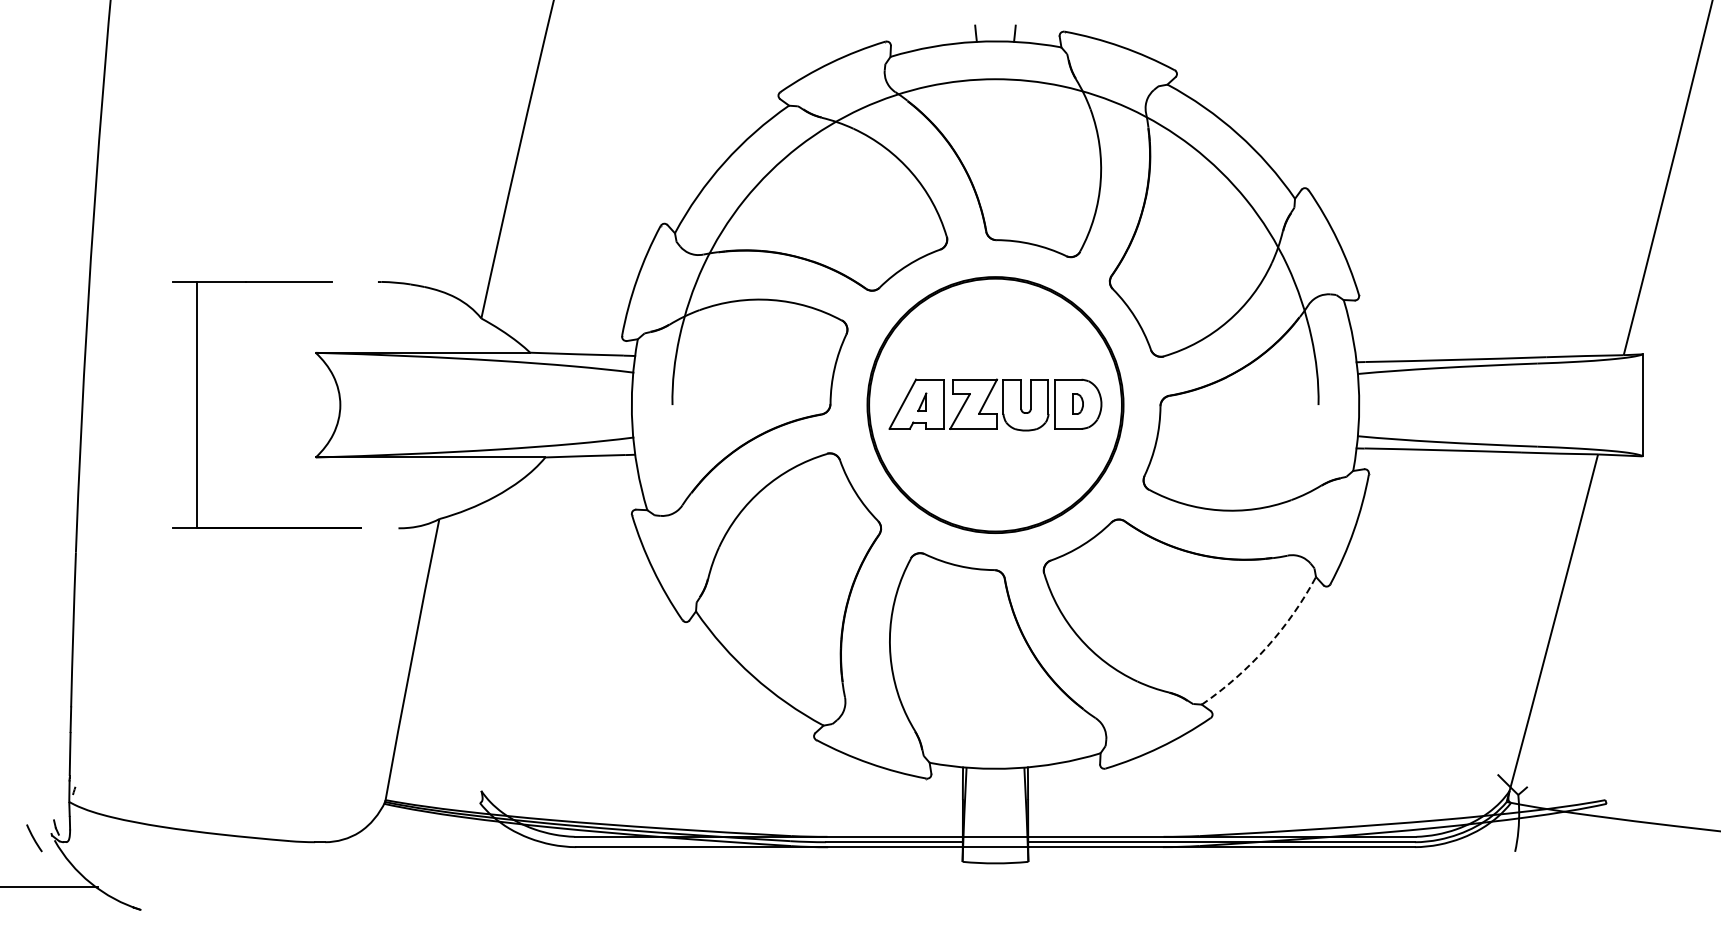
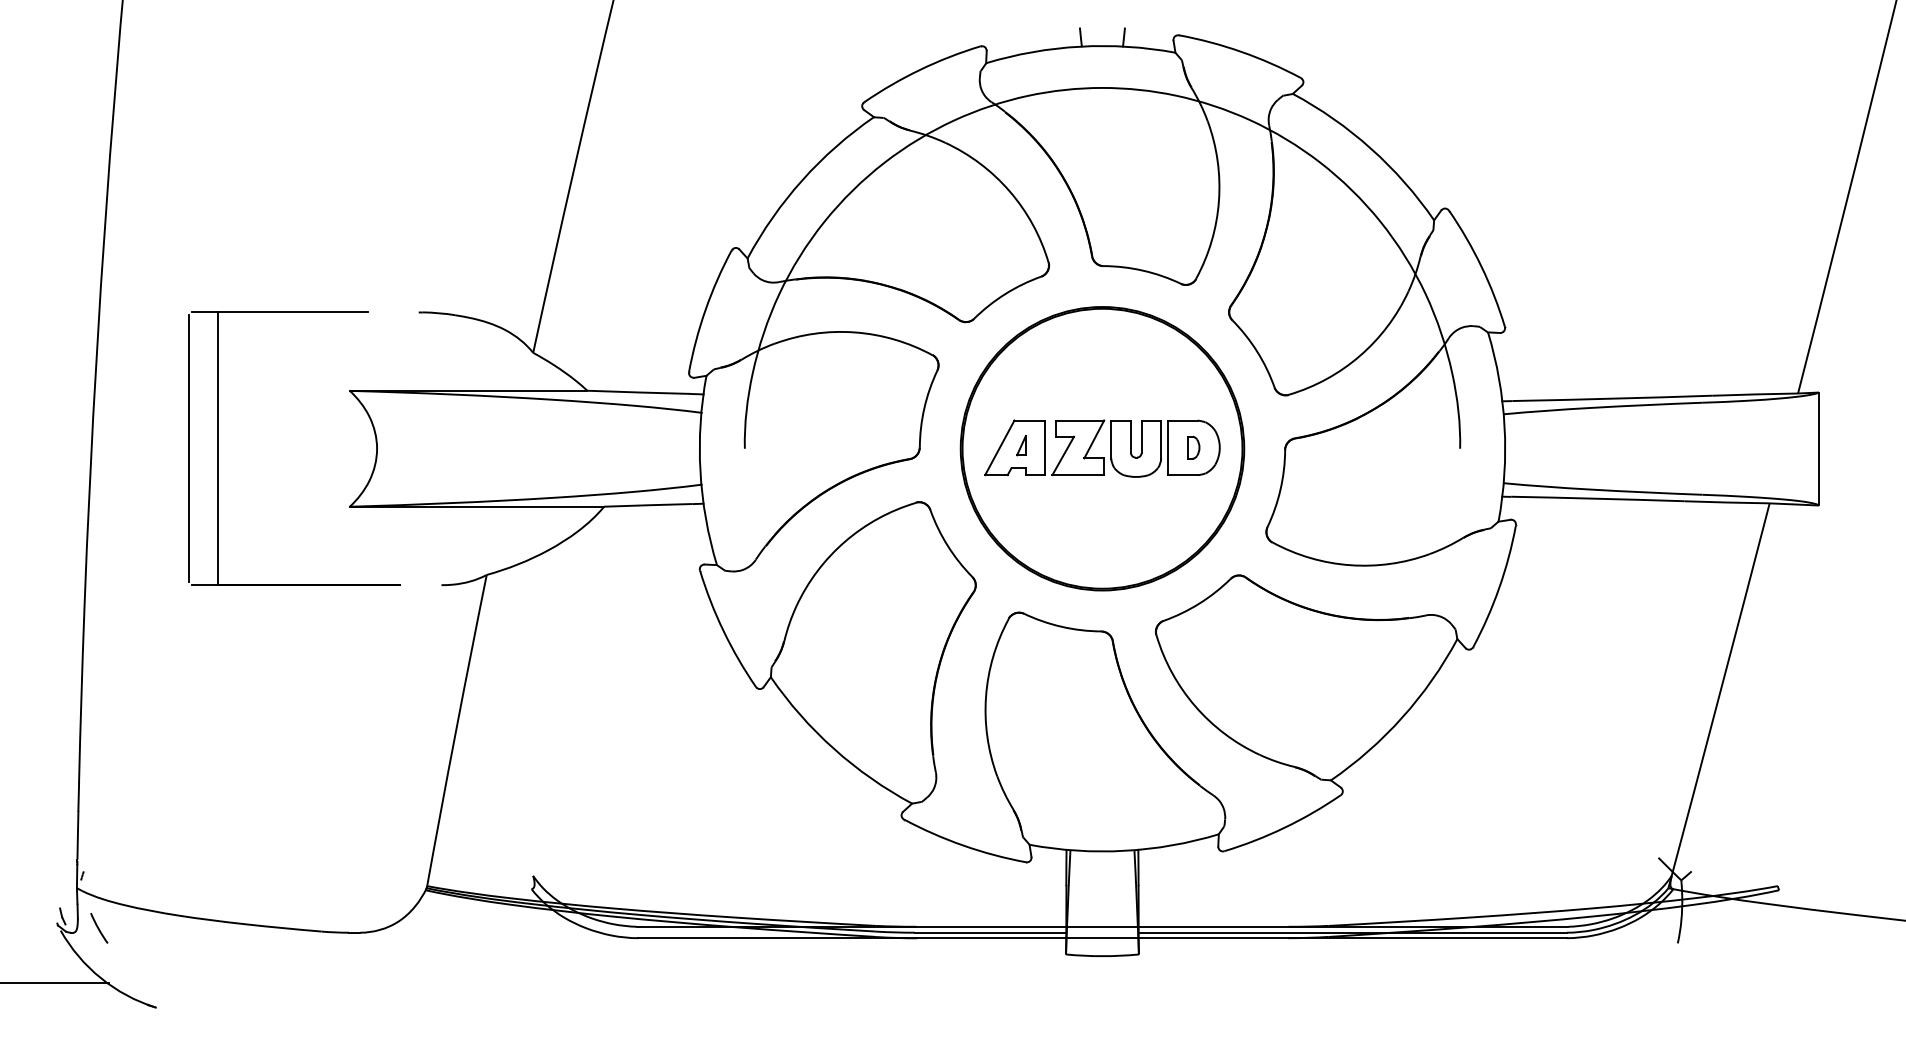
line: (170, 404) -> (189, 448), added
arc: (1266, 647) -> (1402, 717), dashed -> solid
line: (34, 838) -> (99, 928), moved

